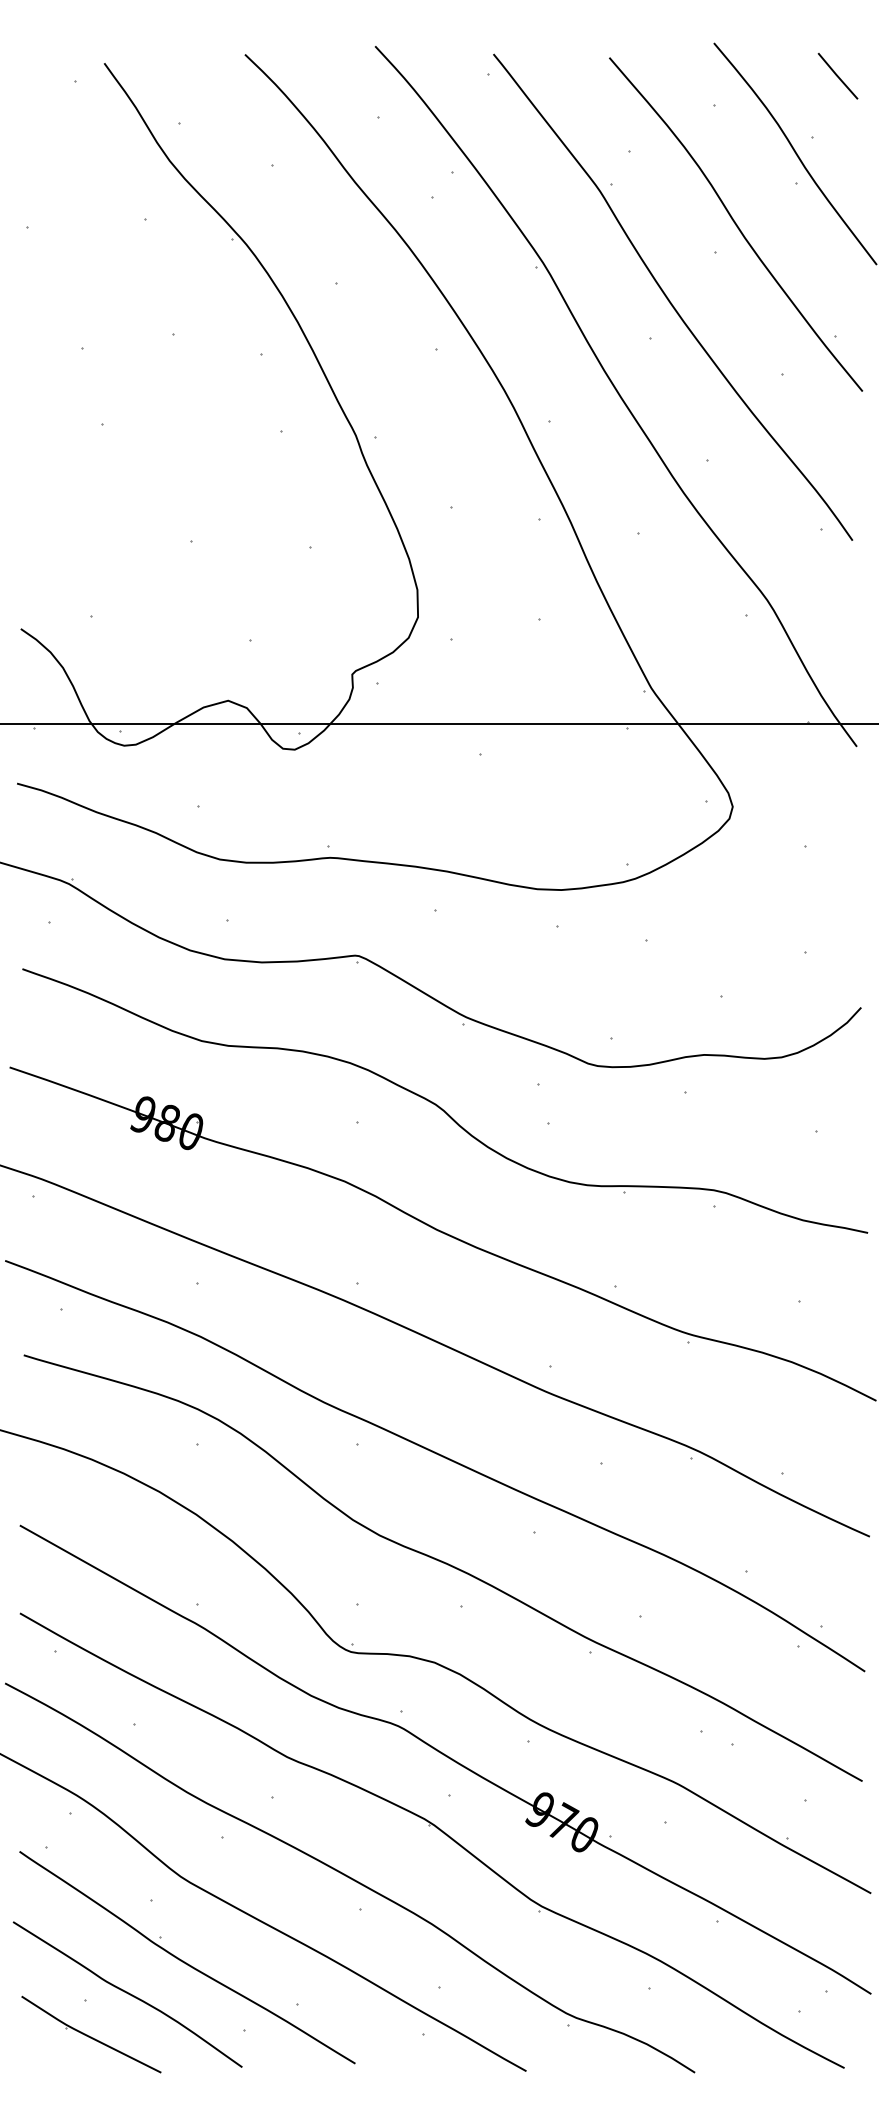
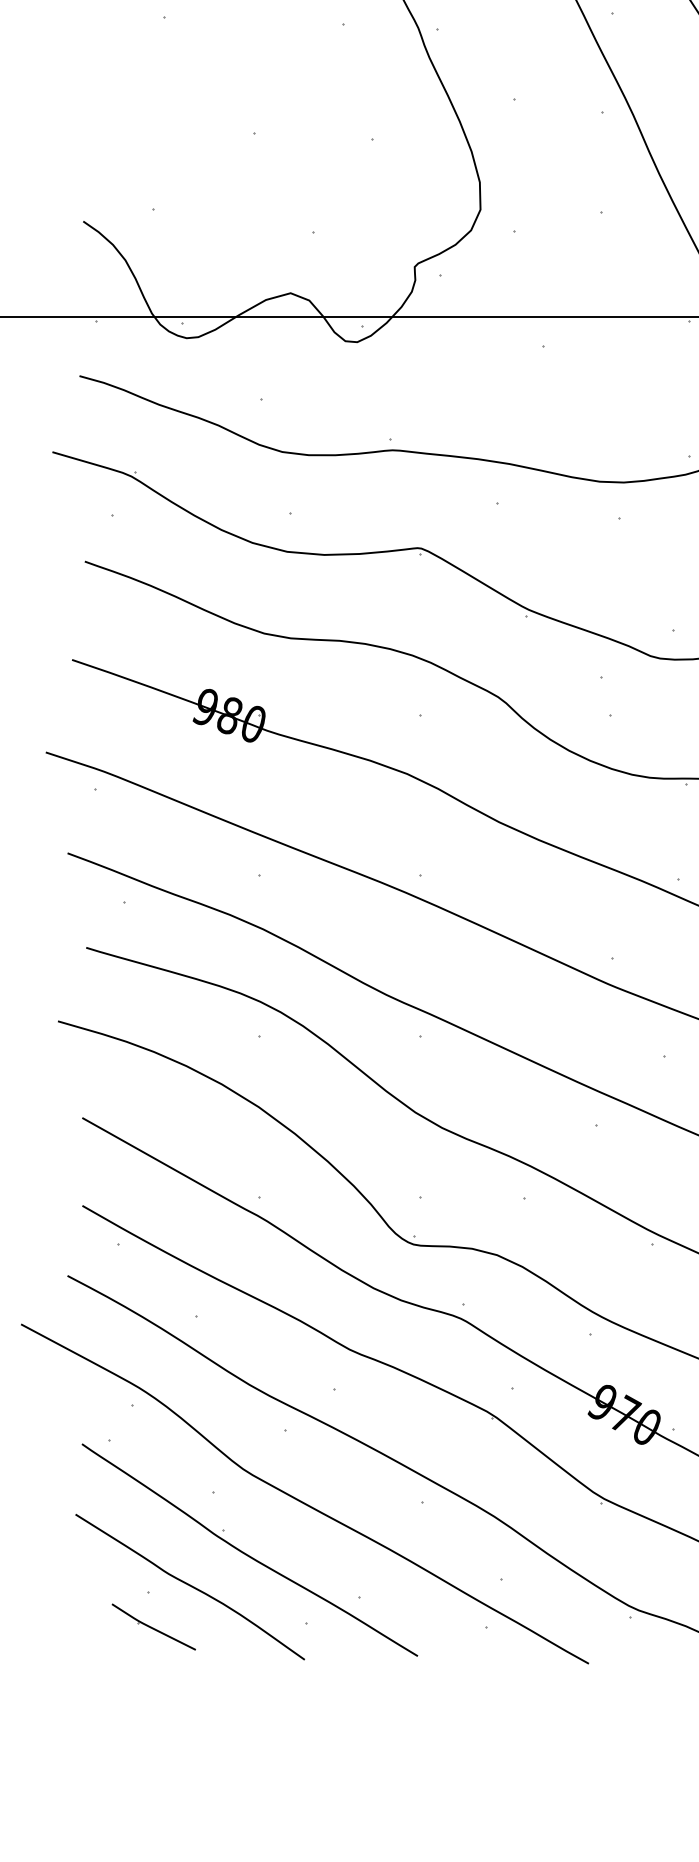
part: (91, 2034) -> (153, 1626), size x0.6

